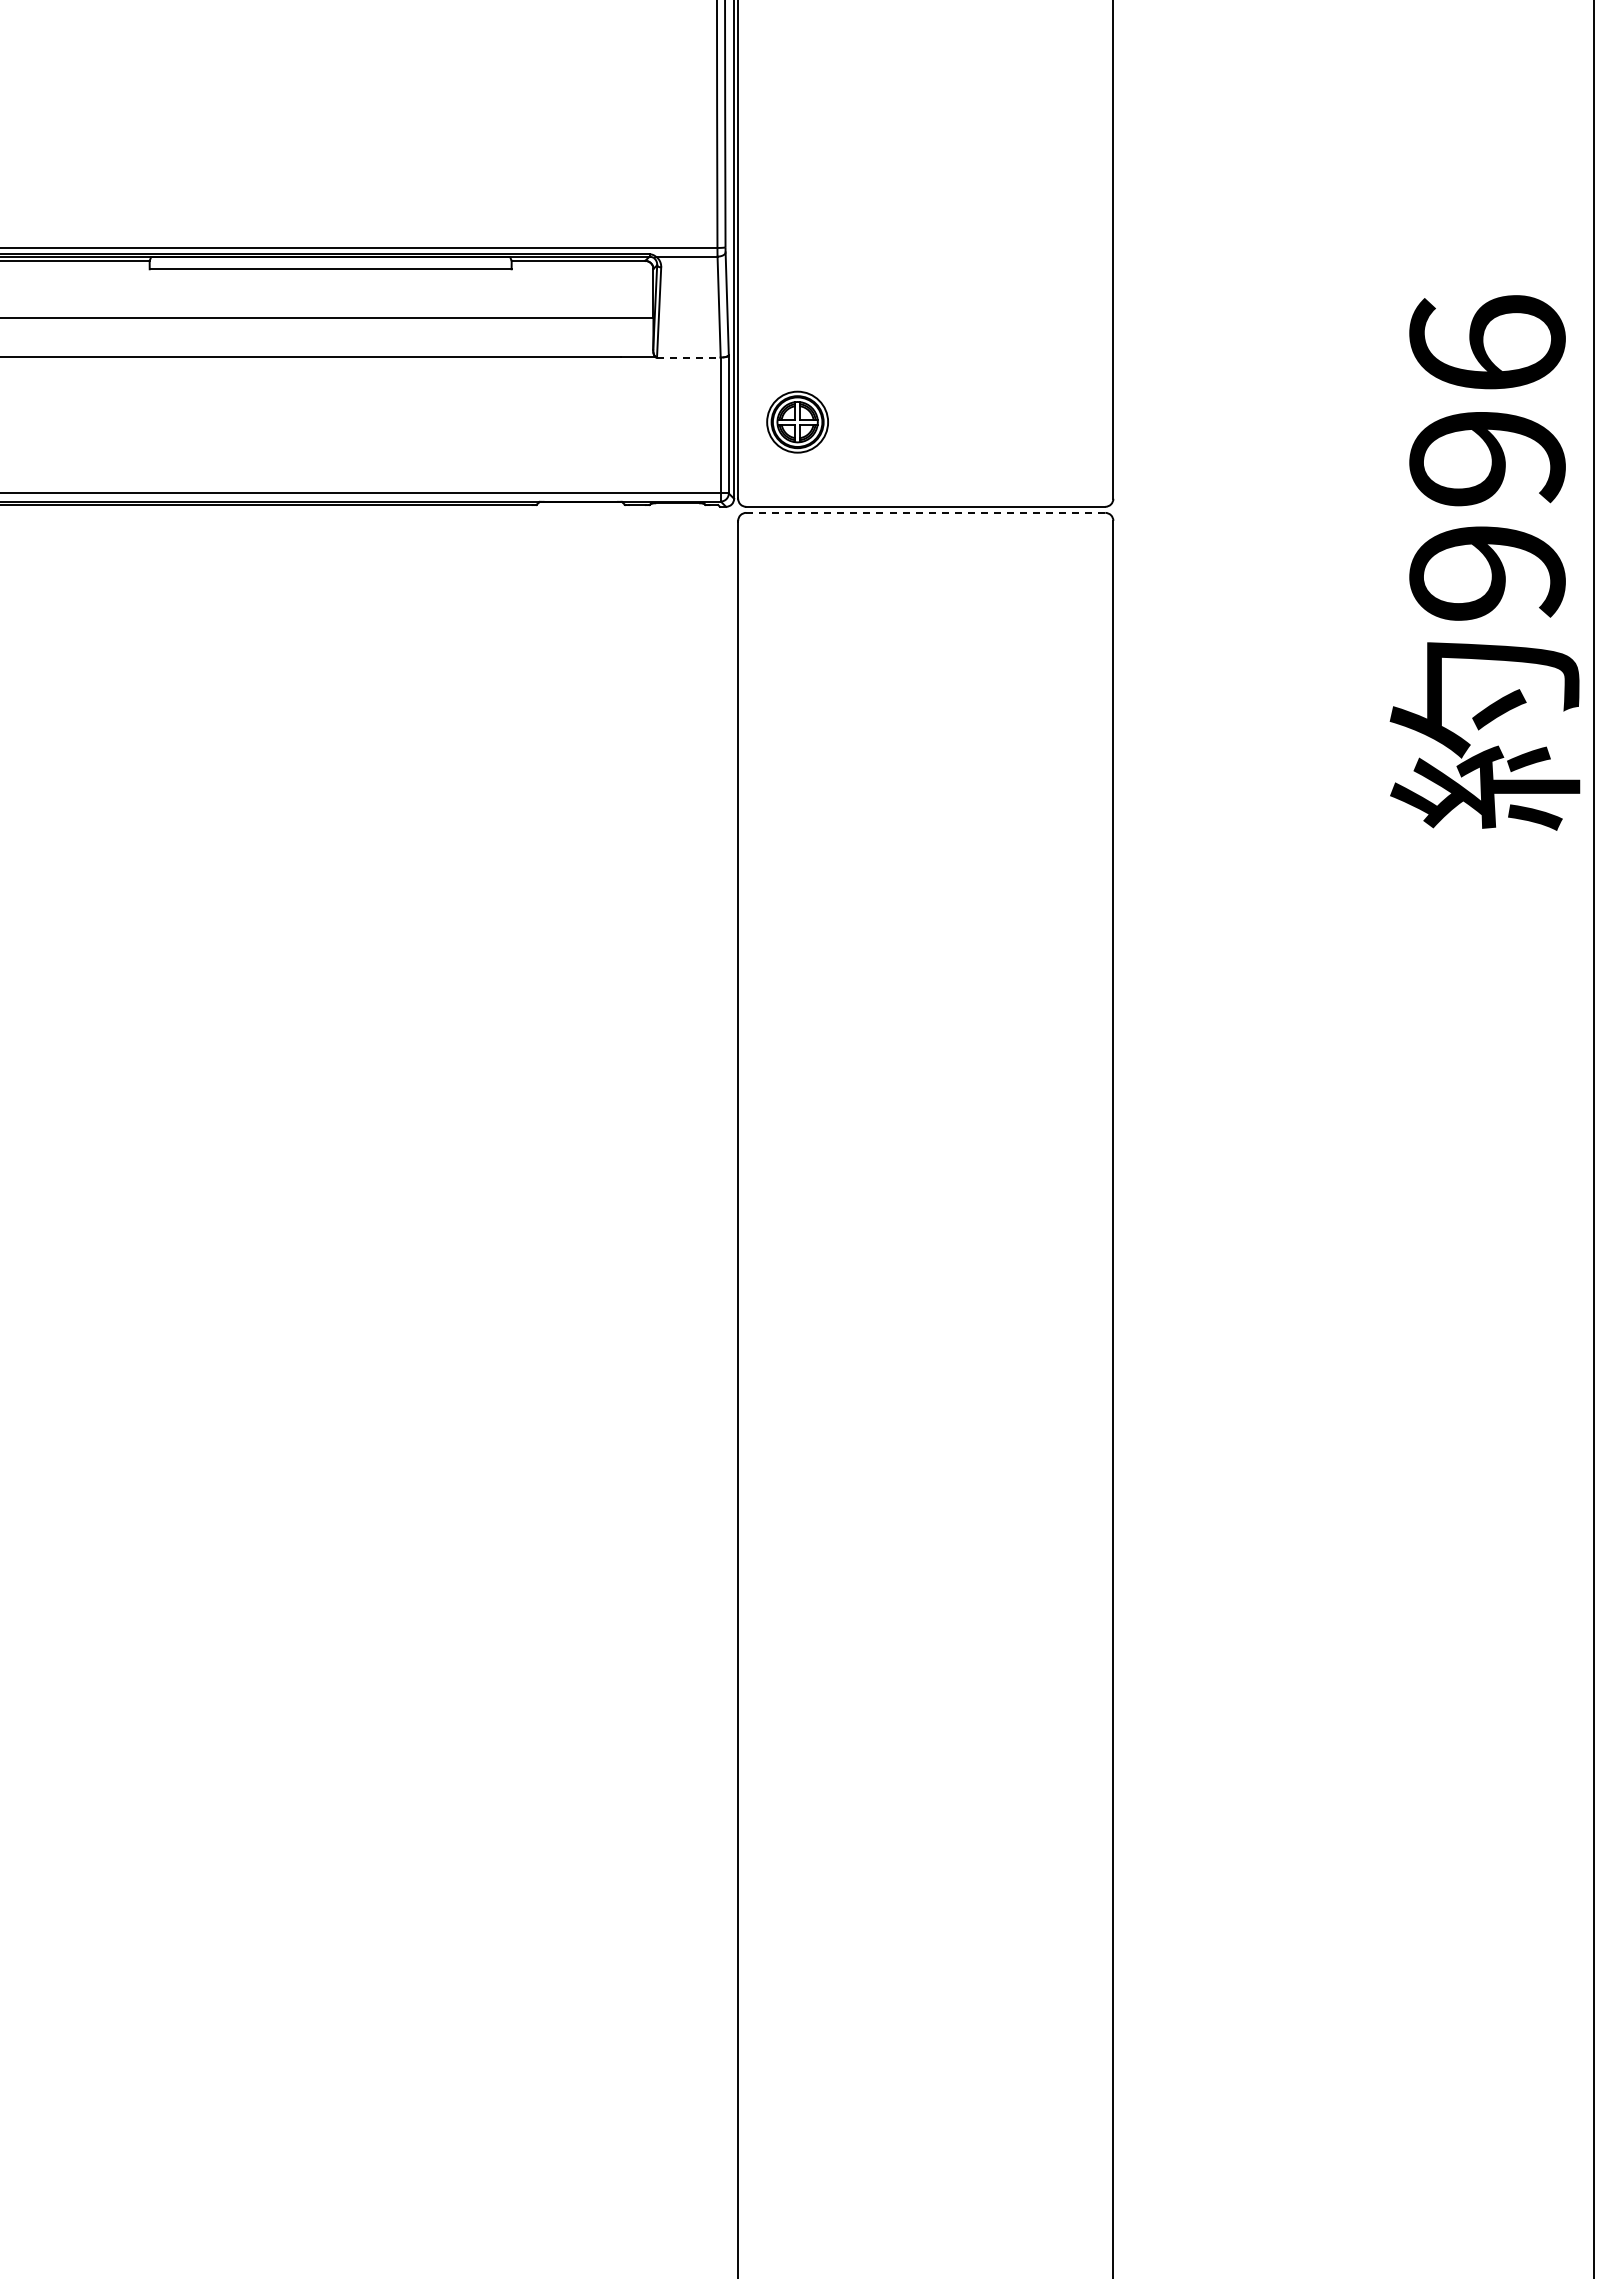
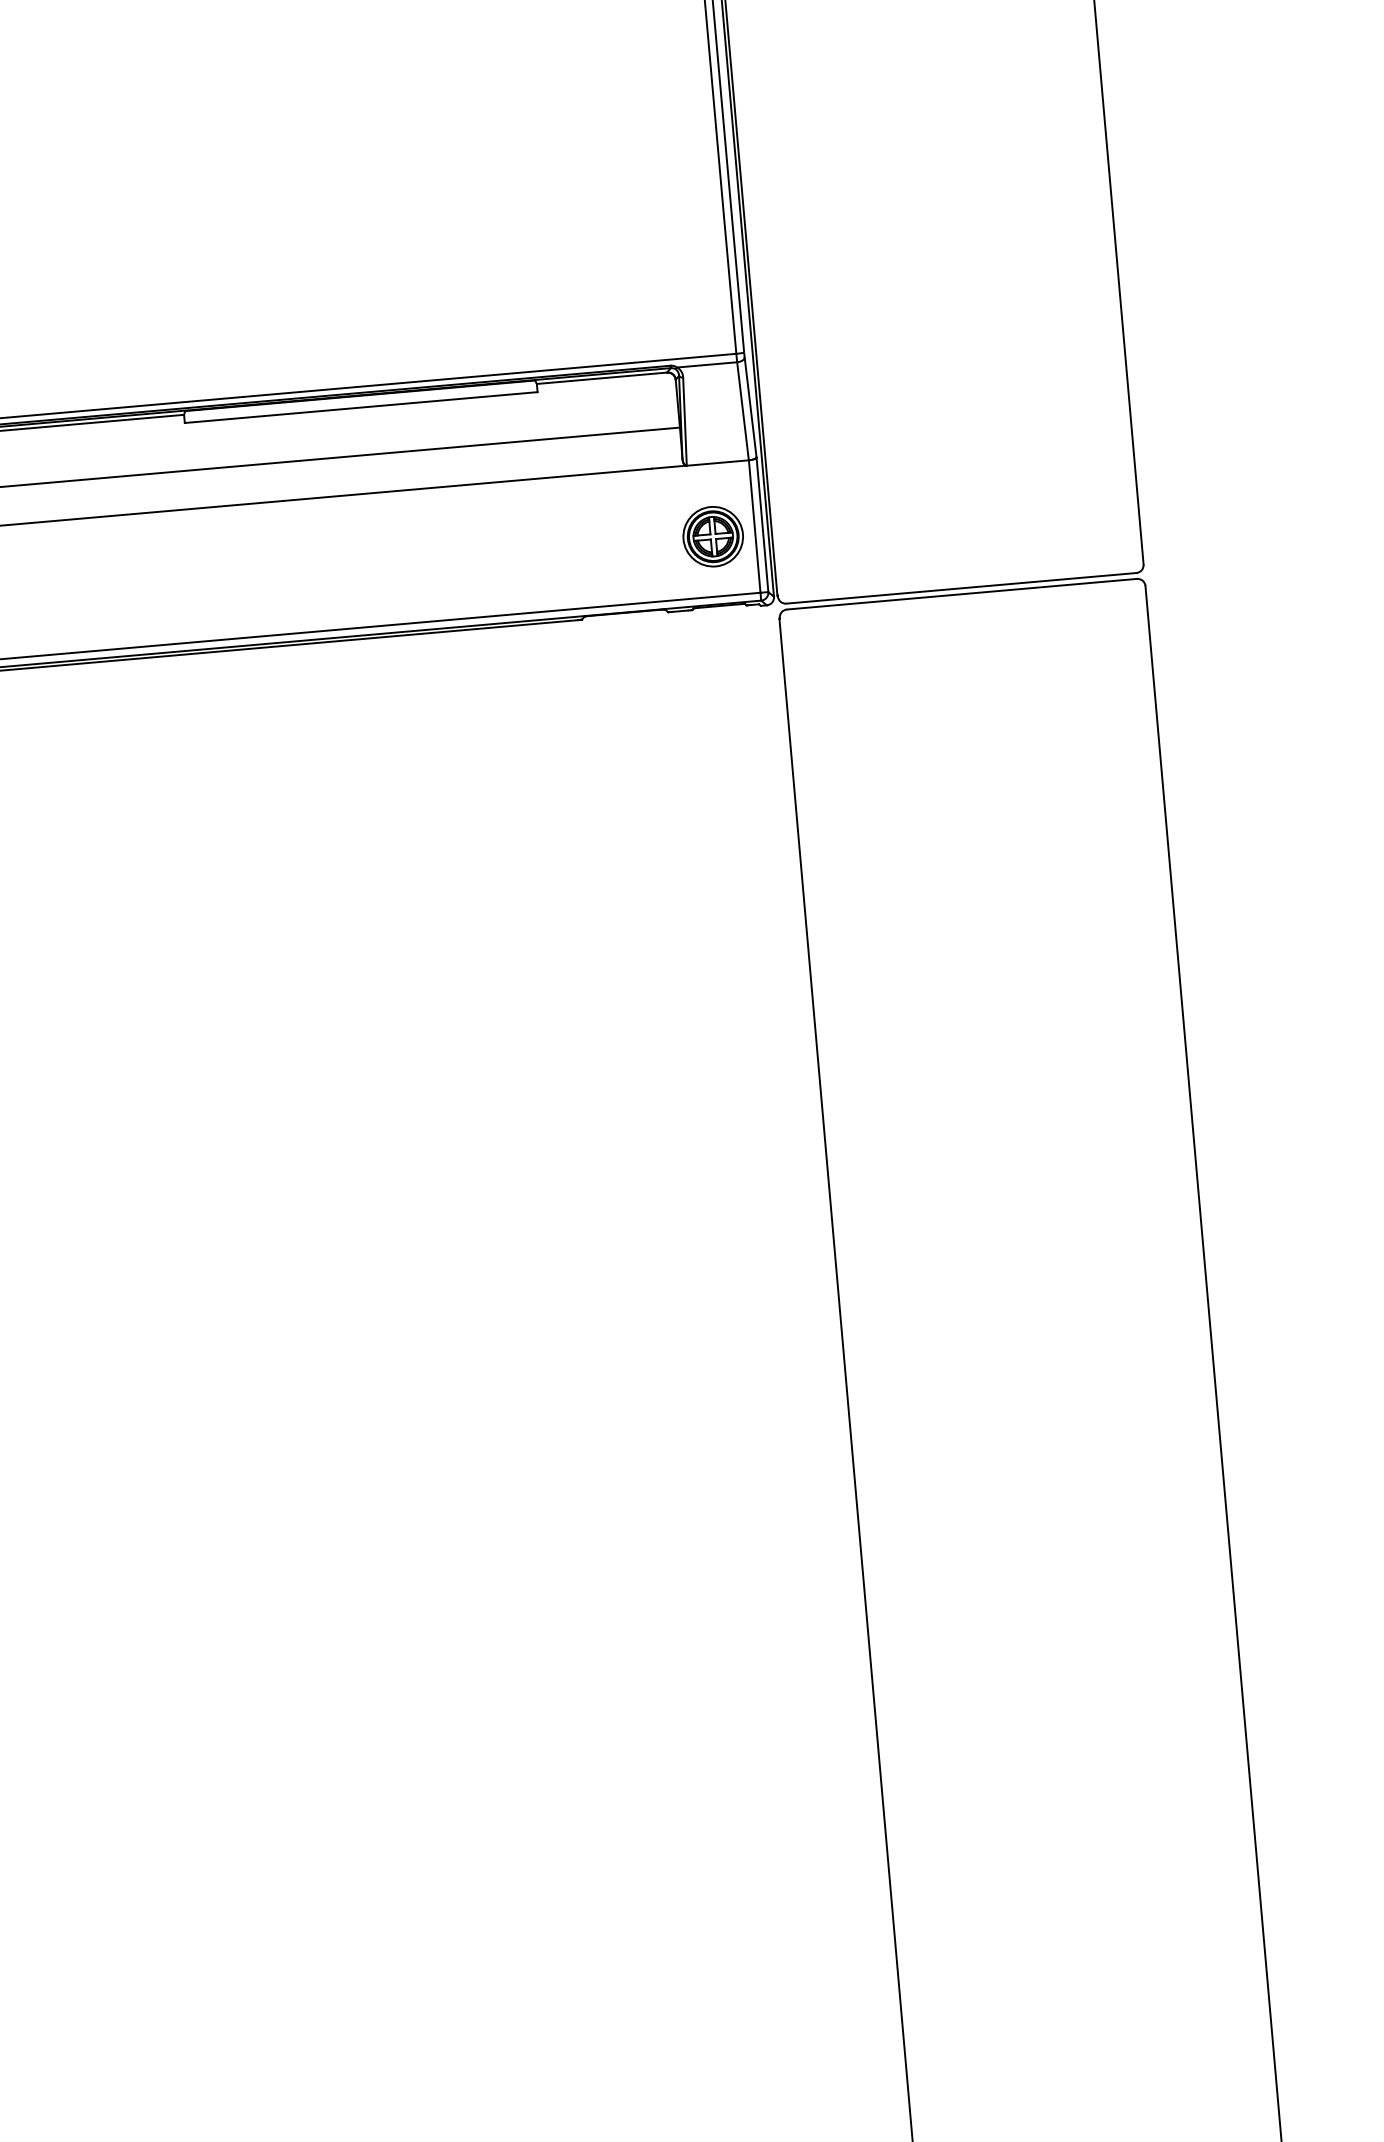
line: (688, 357) -> (717, 463), dashed -> solid
part: (797, 421) -> (713, 536), moved
line: (925, 512) -> (961, 593), dashed -> solid

